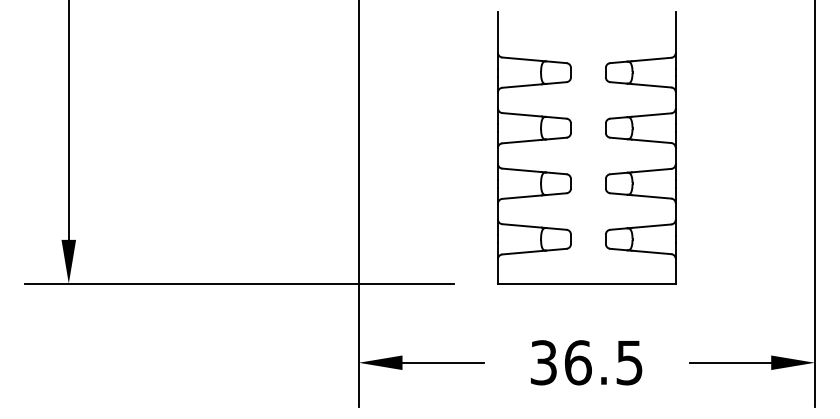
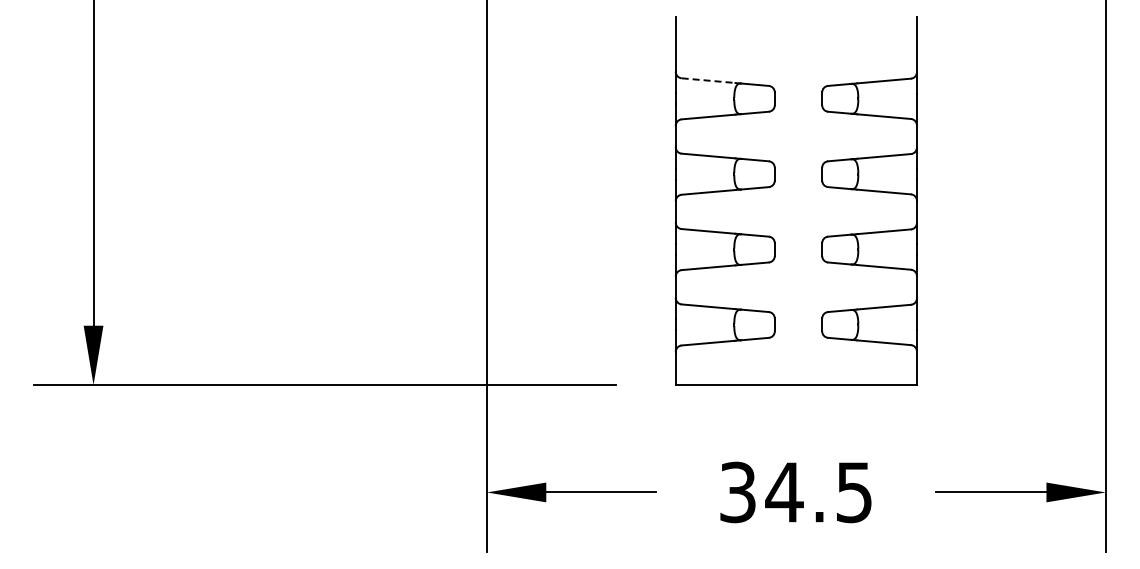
line: (522, 59) -> (709, 80), solid -> dashed
text: (578, 362) -> (784, 492), 36.5 -> 34.5

